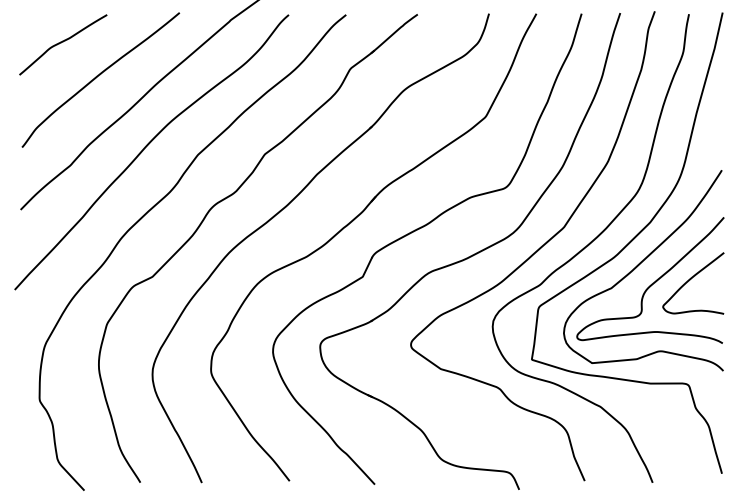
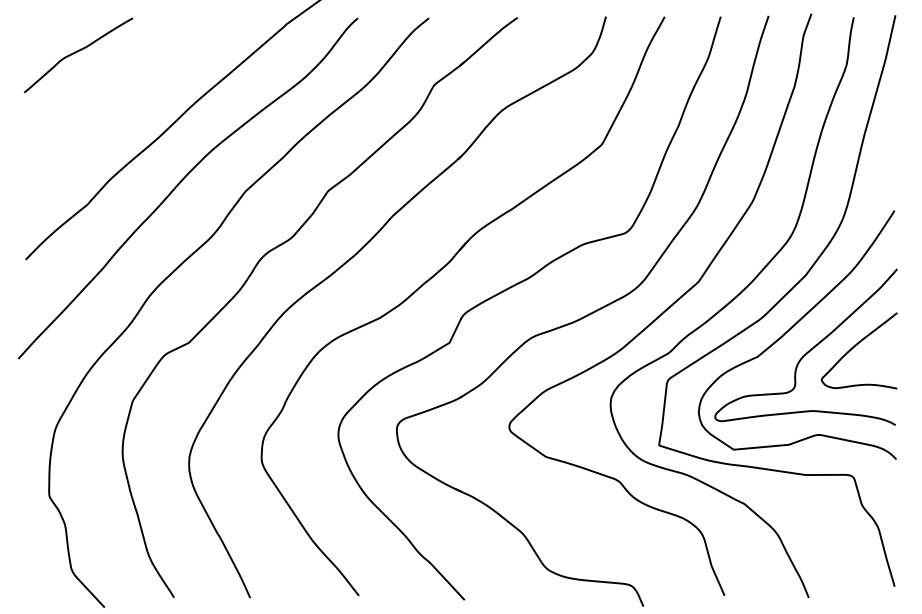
curve: (98, 76) -> (122, 94), removed

